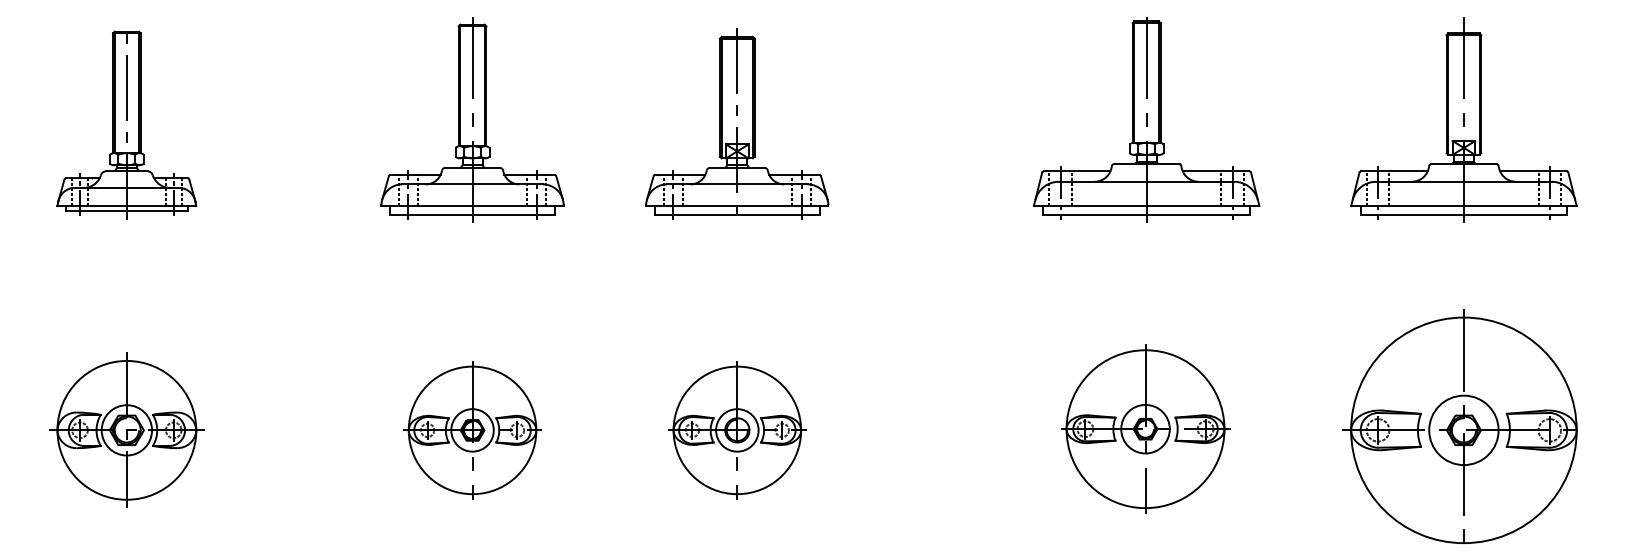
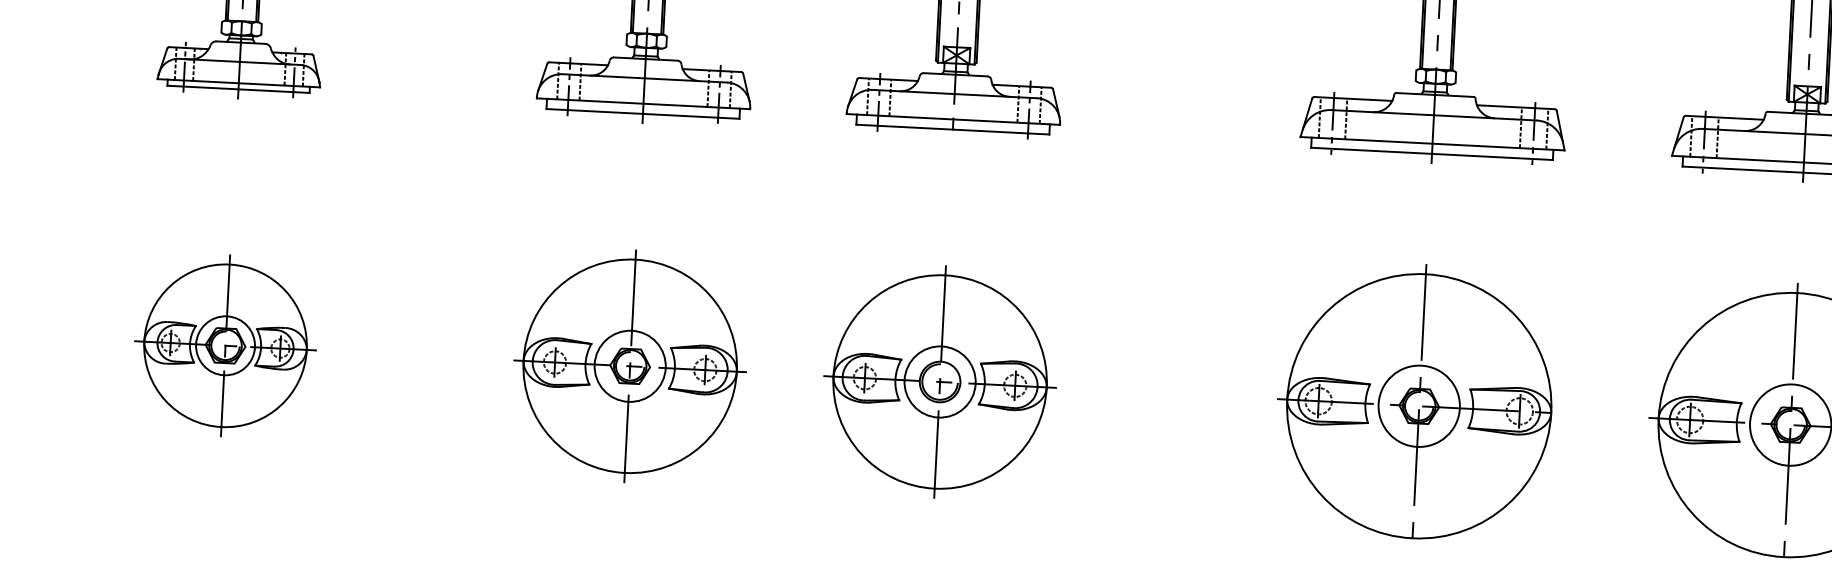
part: (1142, 426) -> (1414, 401), size x1.43
part: (472, 430) -> (630, 366), size x1.43
part: (737, 430) -> (940, 382), size x1.43

